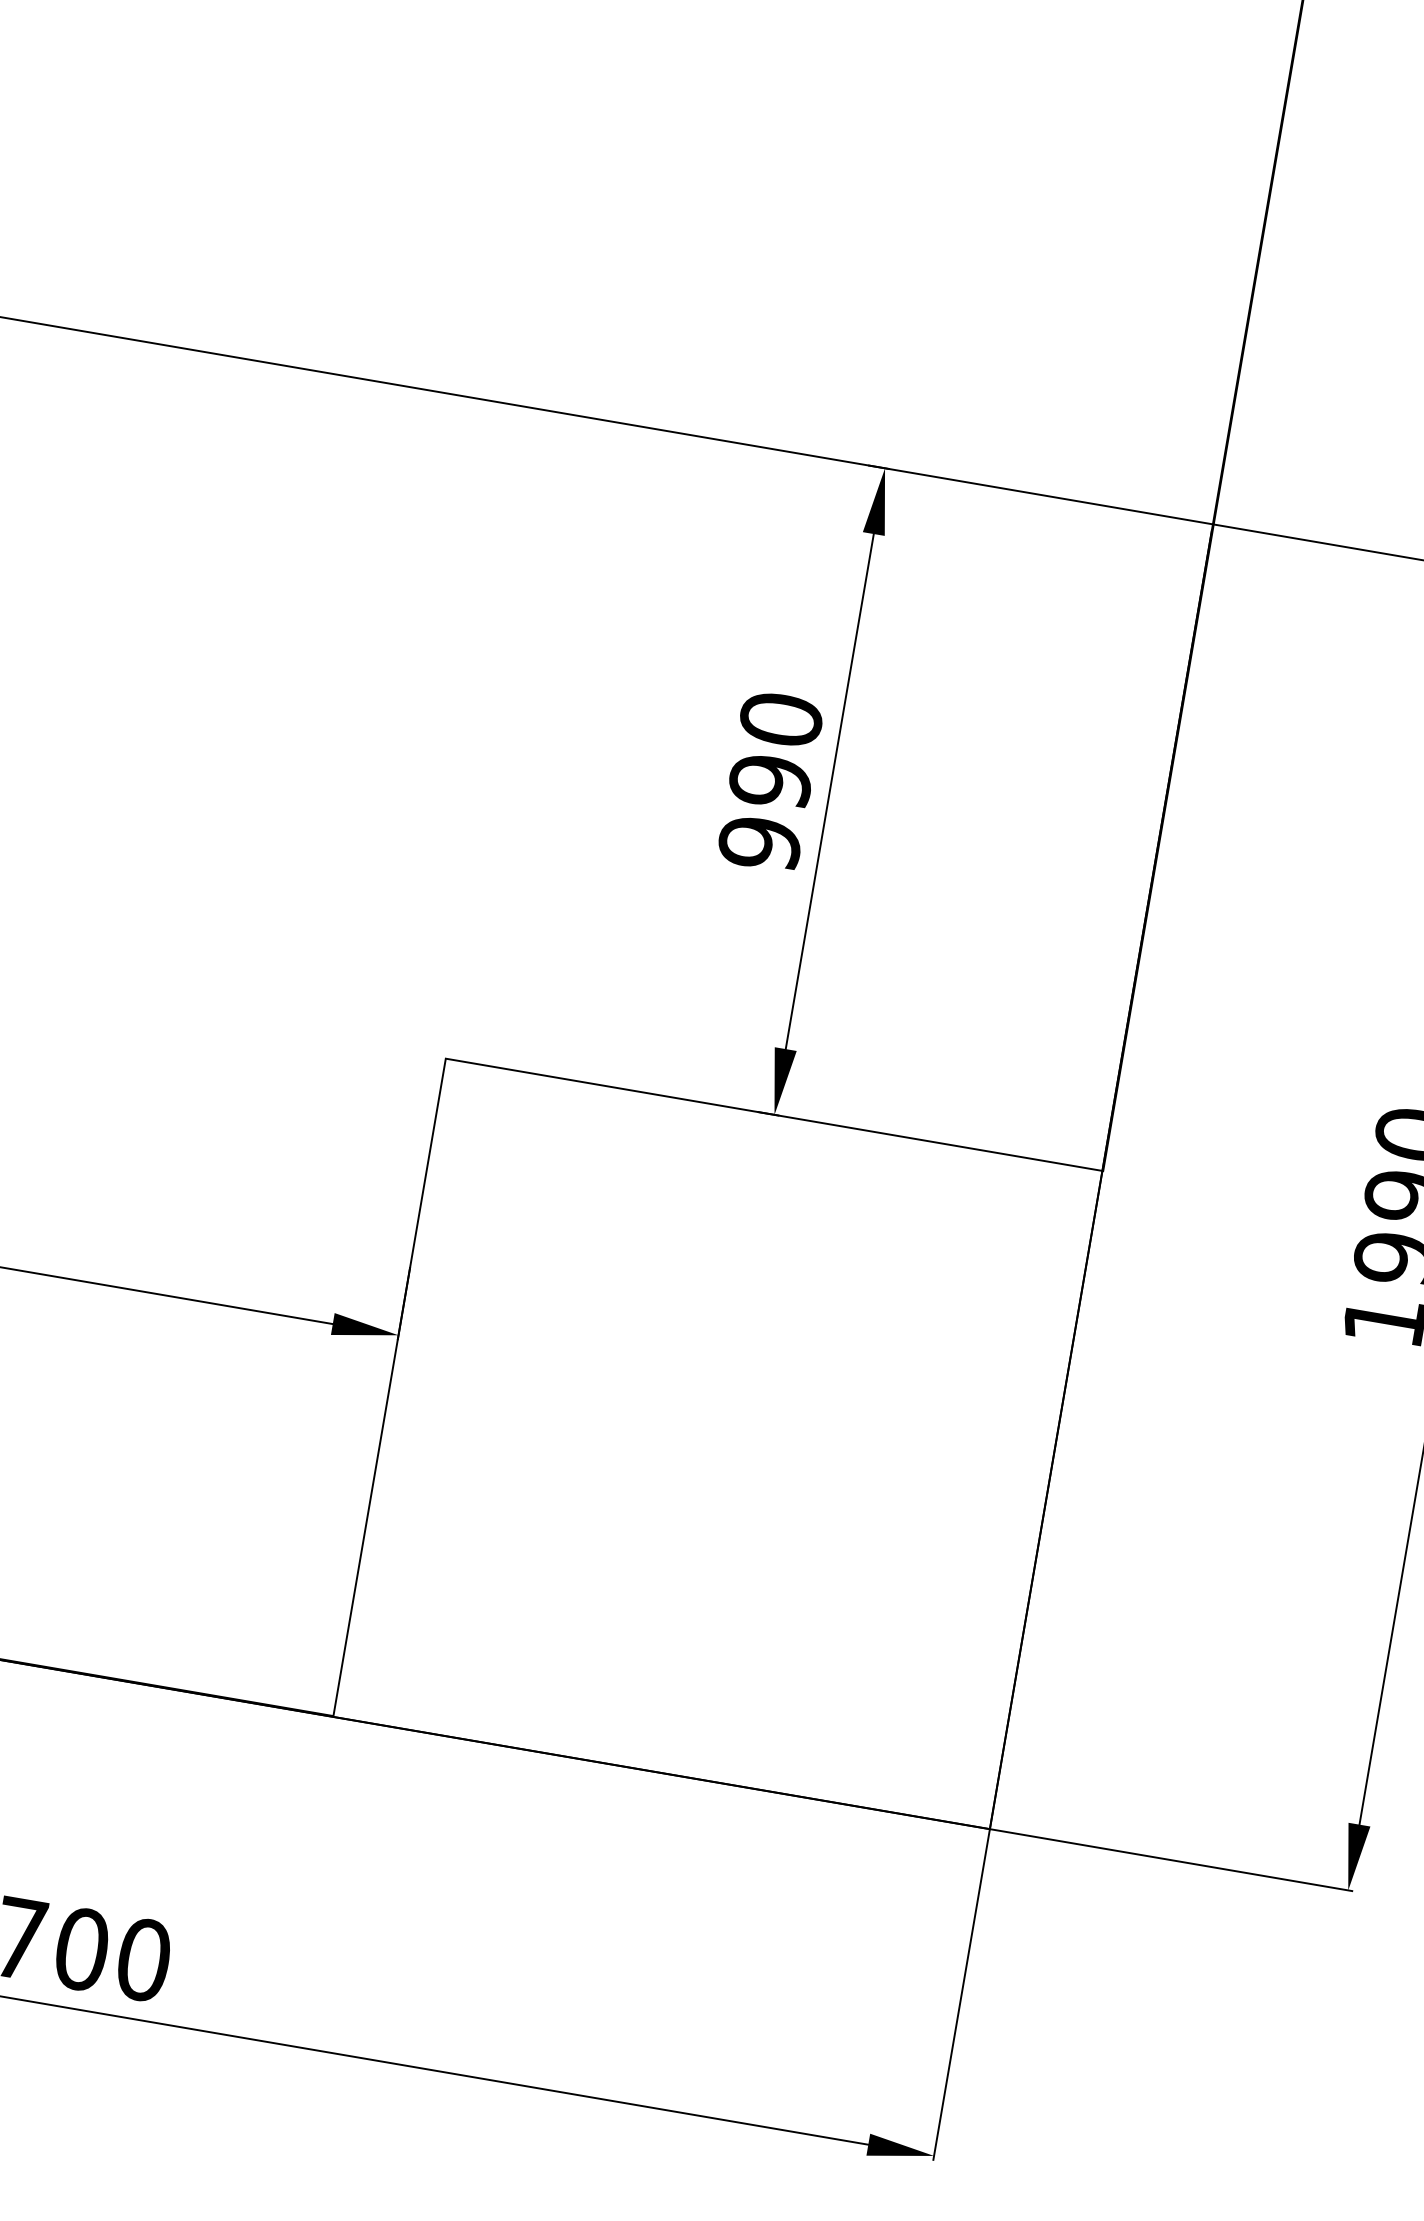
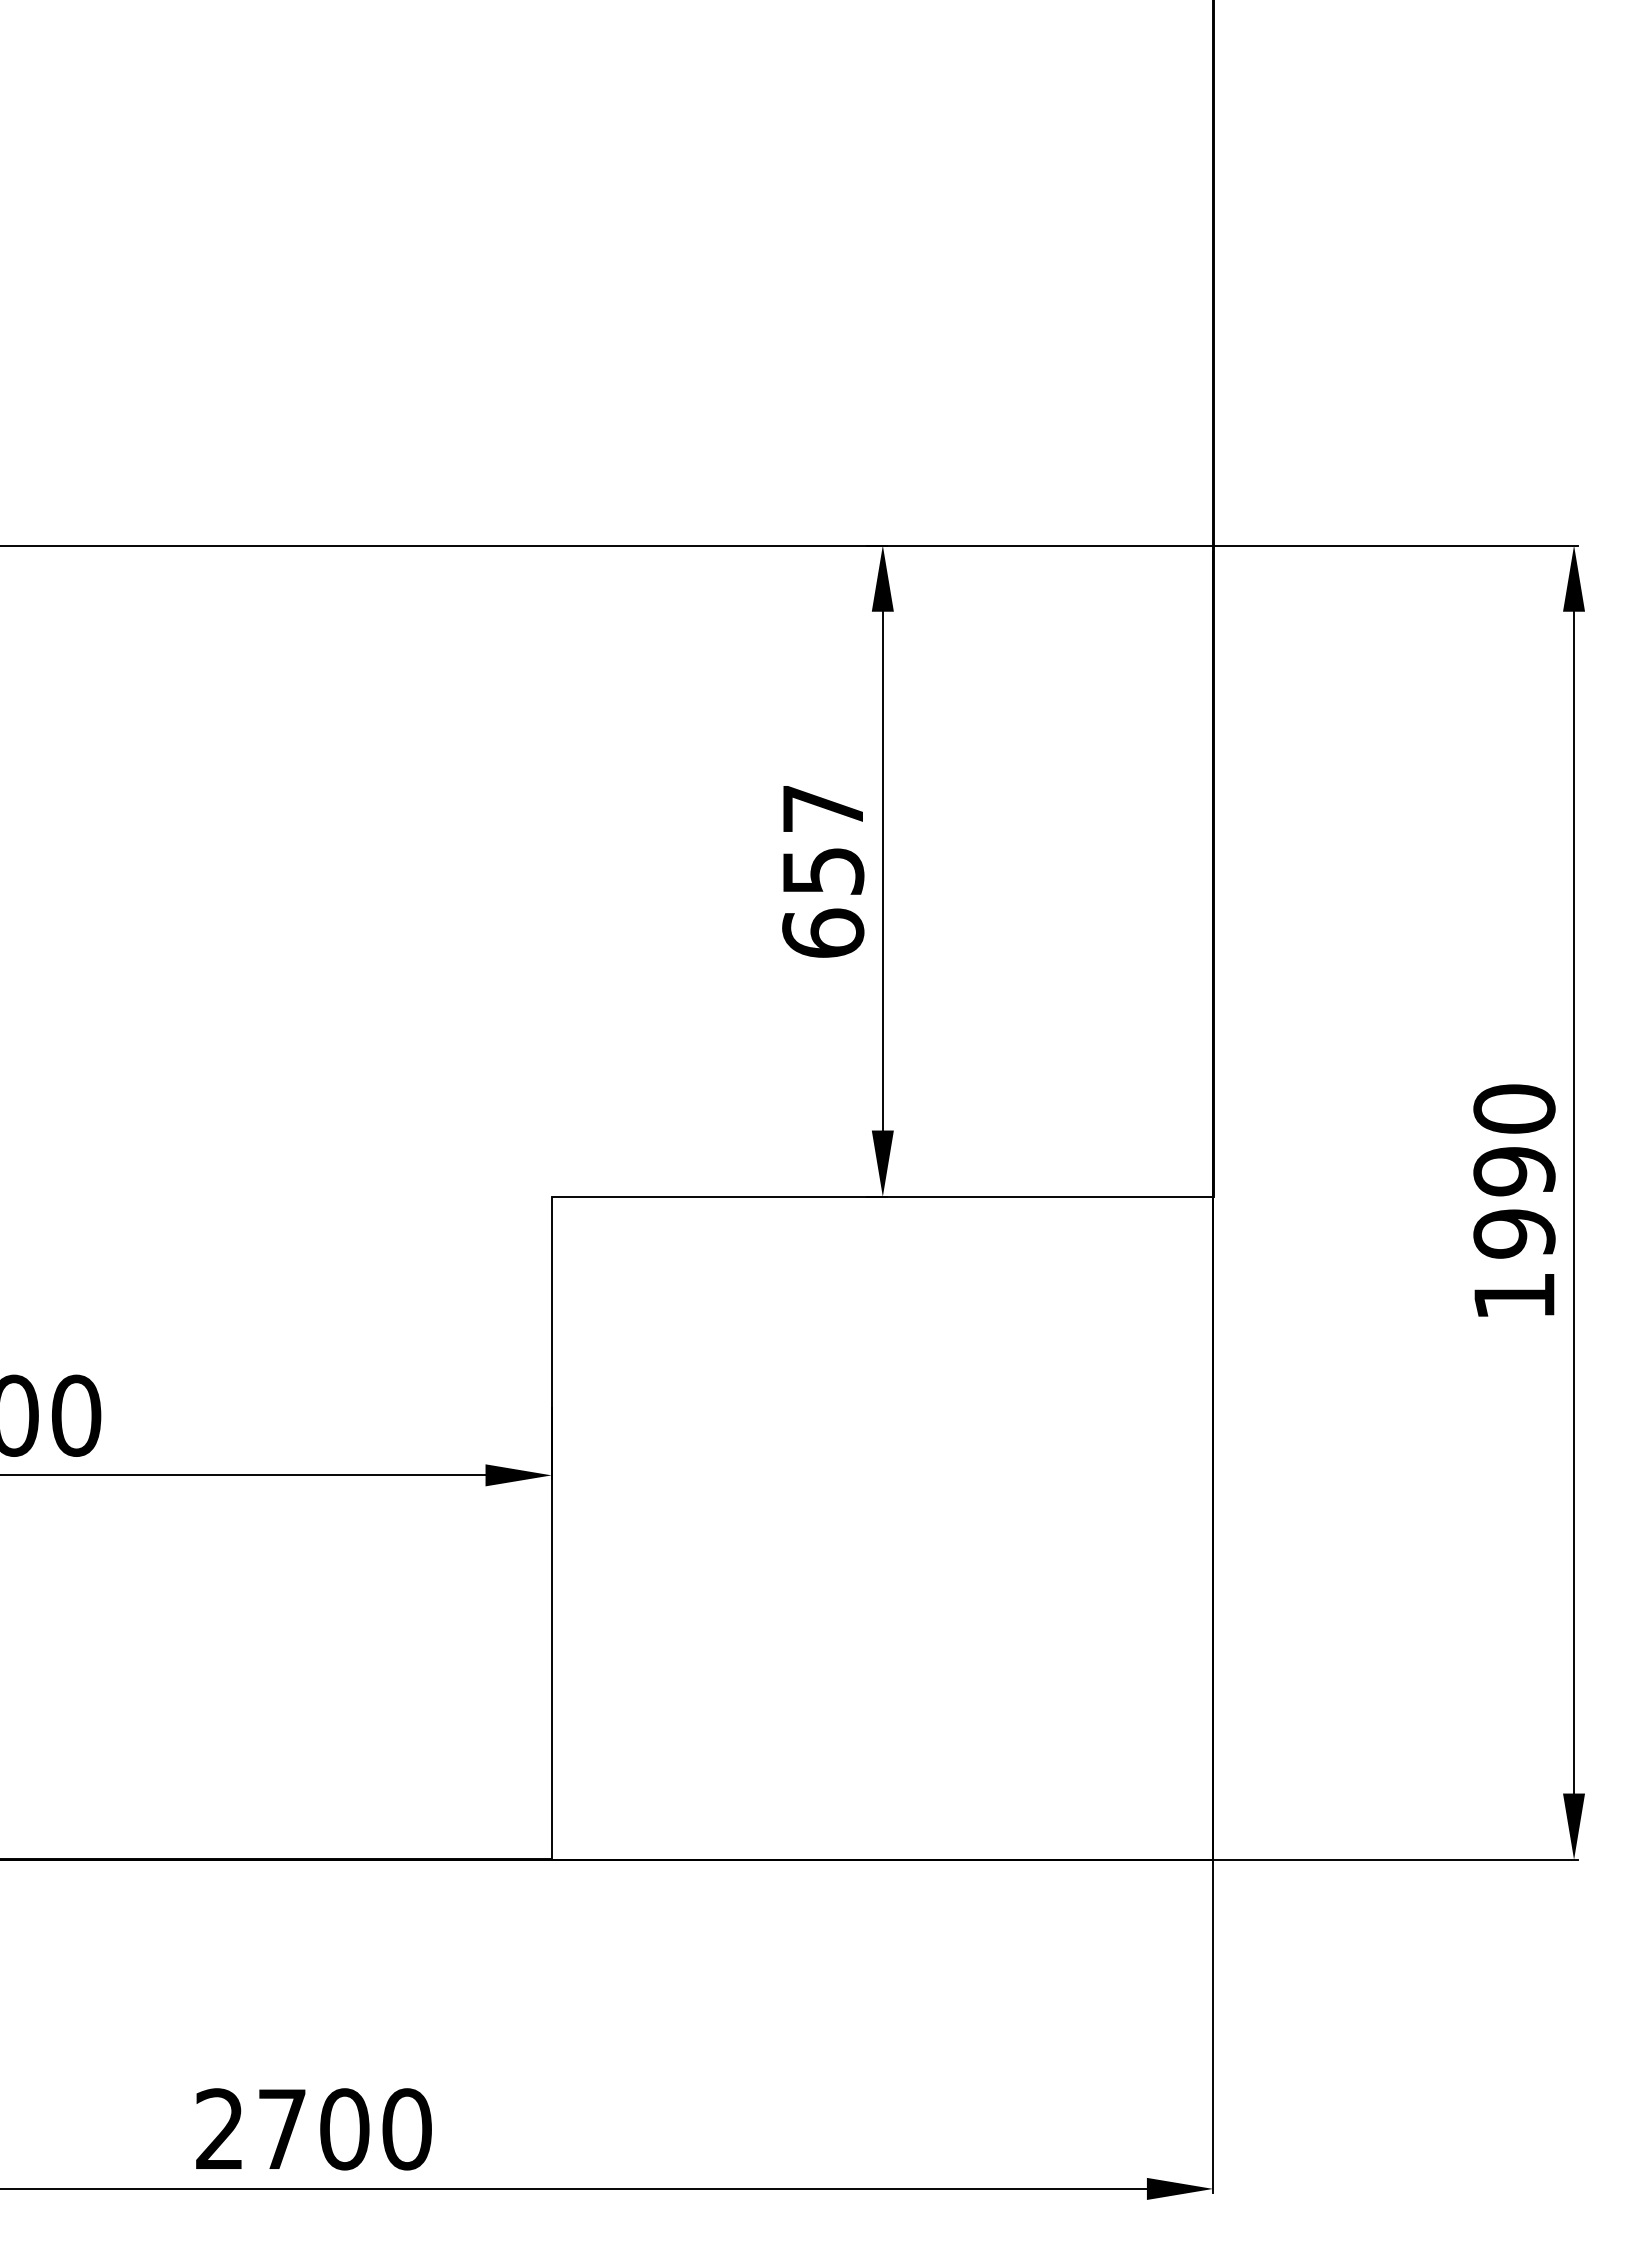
text: (770, 781) -> (823, 871), 990 -> 657

